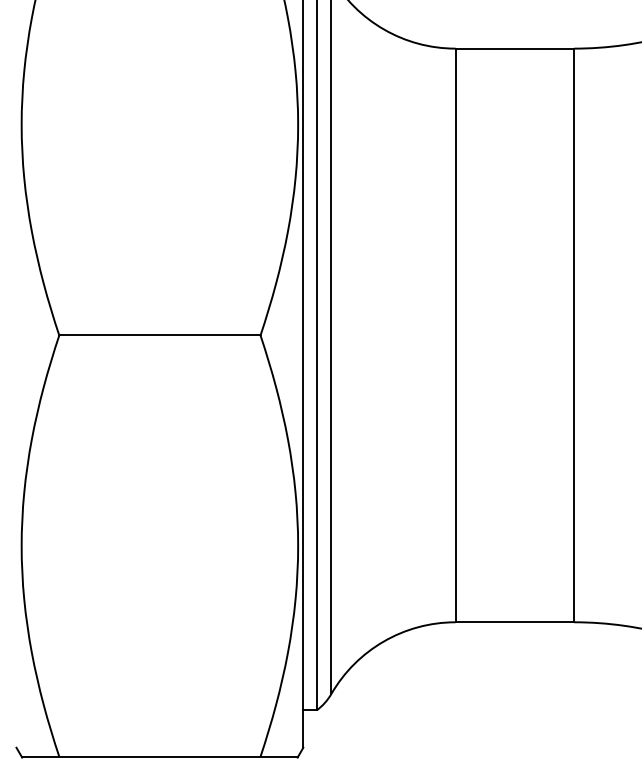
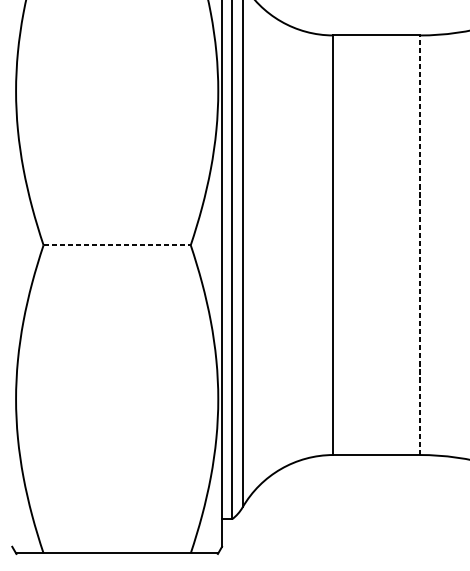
line: (159, 335) -> (116, 245), solid -> dashed
line: (574, 335) -> (420, 245), solid -> dashed

